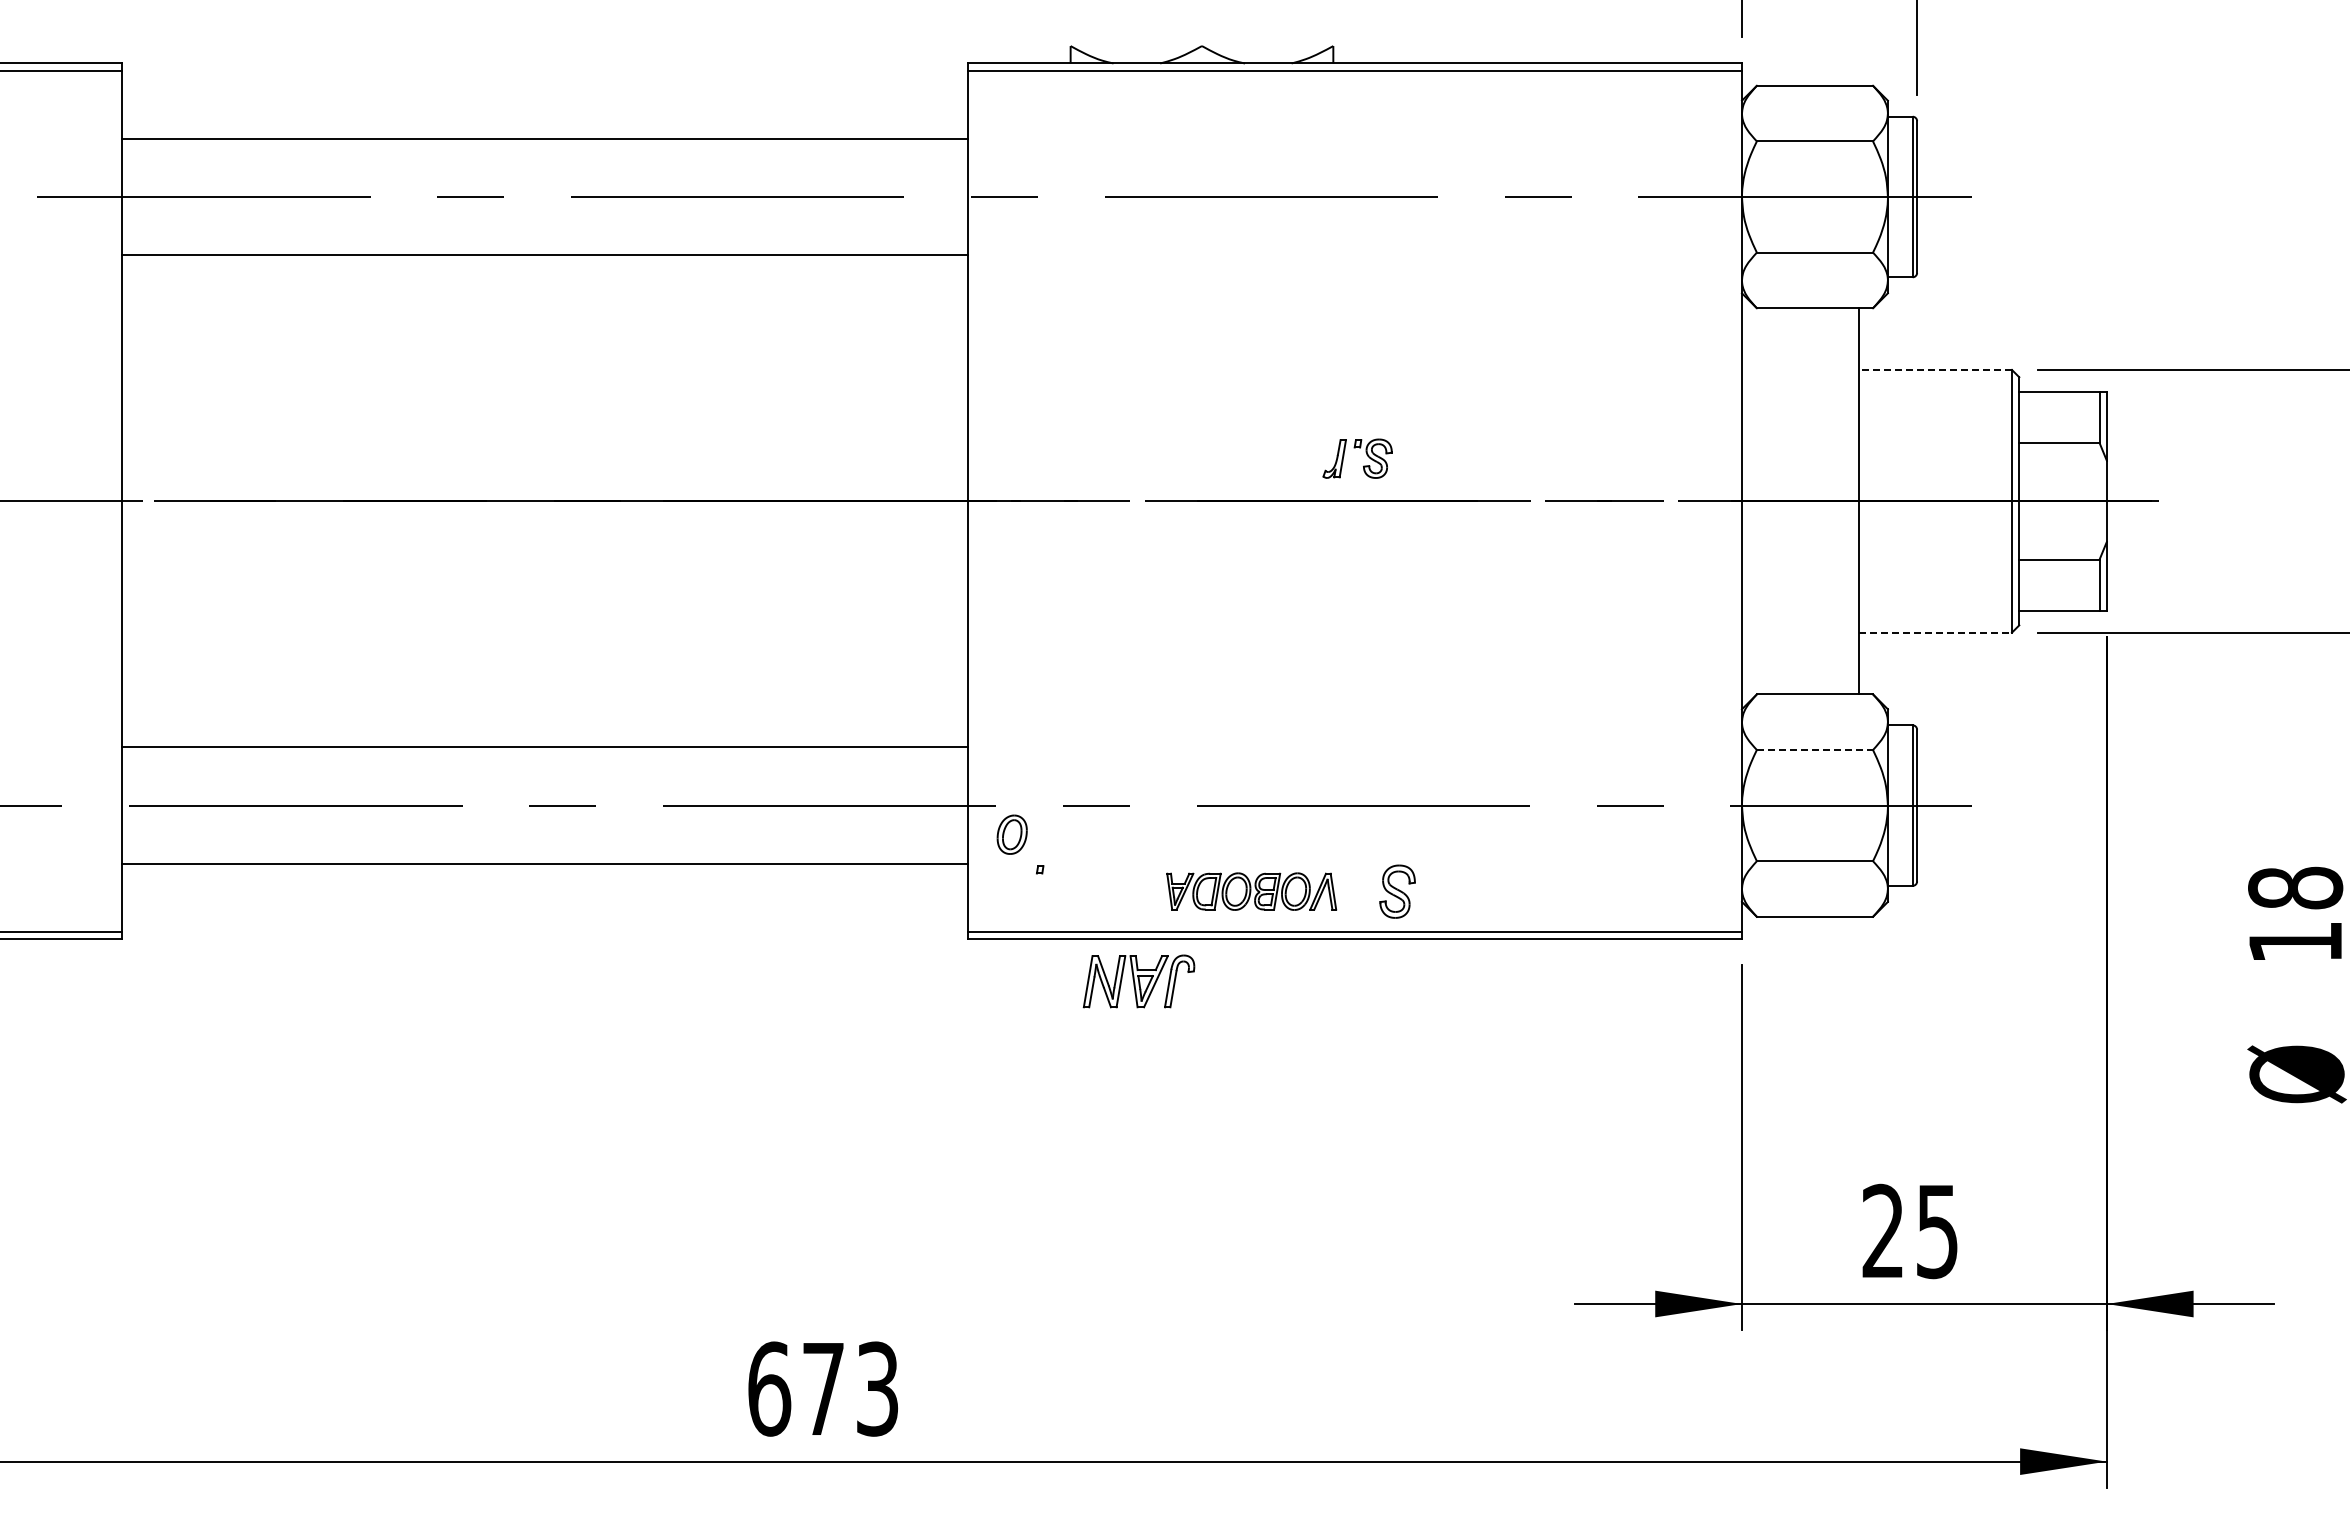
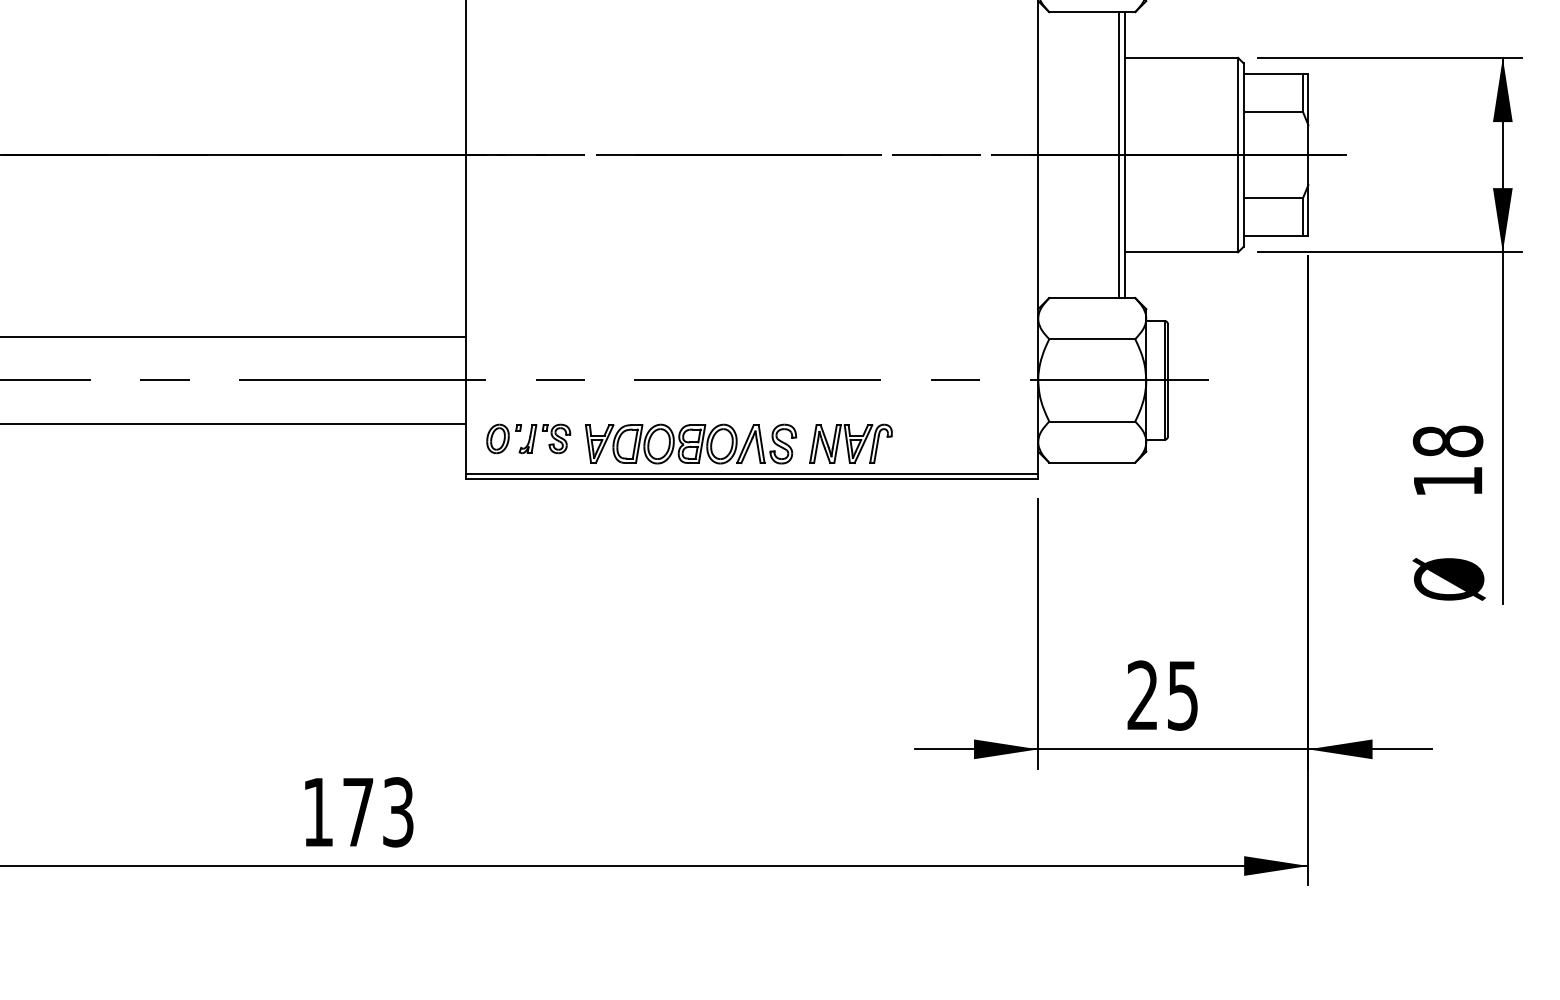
line: (1935, 369) -> (1181, 57), dashed -> solid
part: (1363, 465) -> (549, 443), moved
line: (1851, 501) -> (1119, 155), added
line: (1935, 632) -> (1181, 252), dashed -> solid
line: (1815, 750) -> (1092, 339), dashed -> solid
part: (1011, 834) -> (497, 438), moved
part: (1251, 891) -> (675, 443), size x1.43
part: (1138, 981) -> (850, 443), moved
text: (769, 1388) -> (318, 811), 673 -> 173

